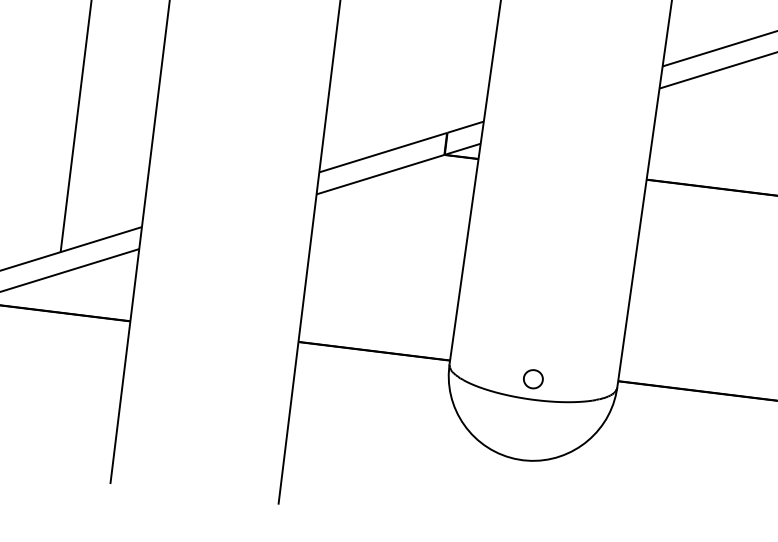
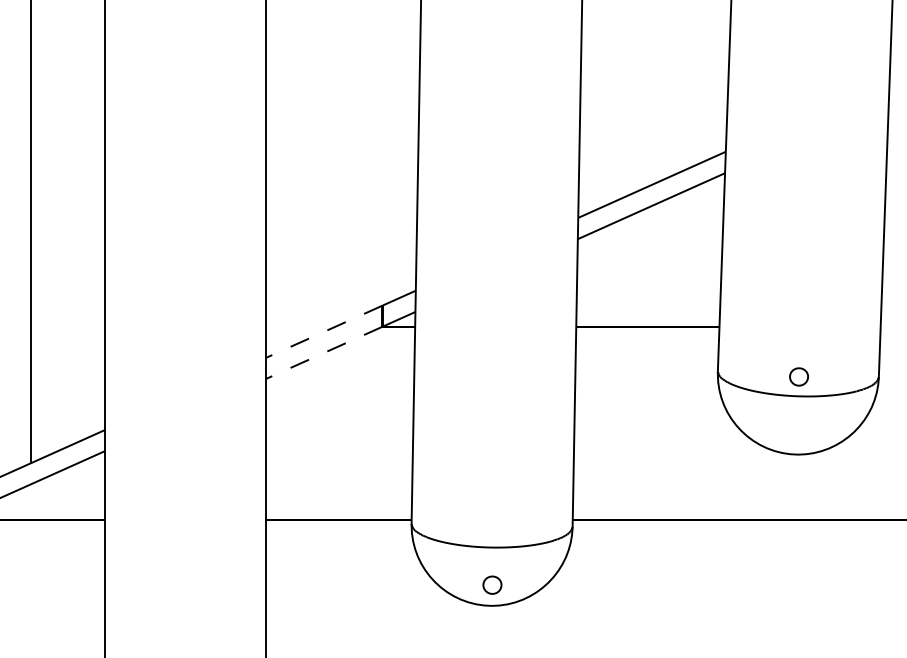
line: (383, 152) -> (324, 331), solid -> dashed
line: (380, 174) -> (324, 352), solid -> dashed
part: (533, 378) -> (492, 584), moved

